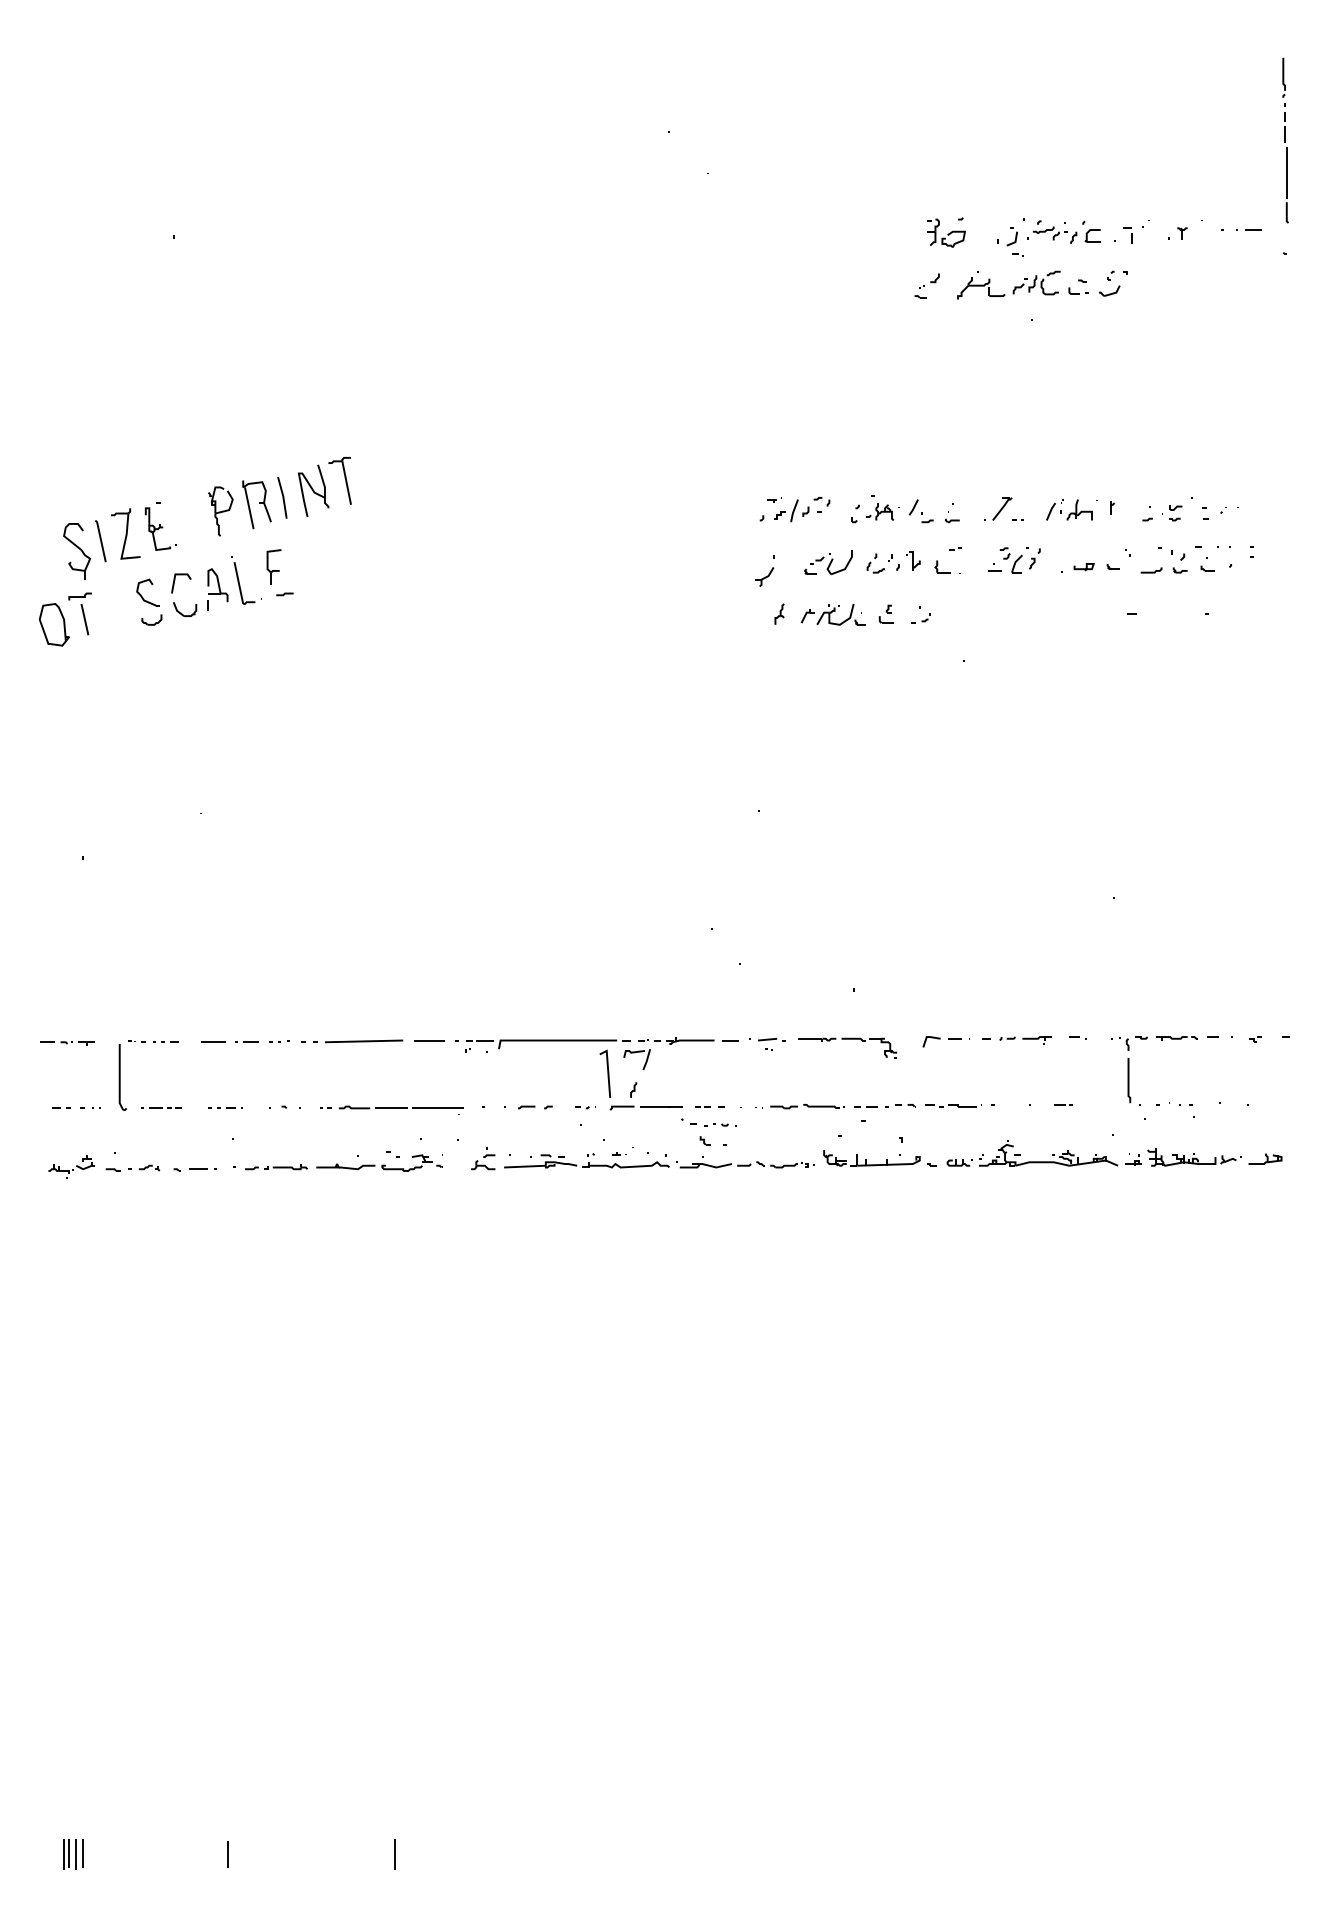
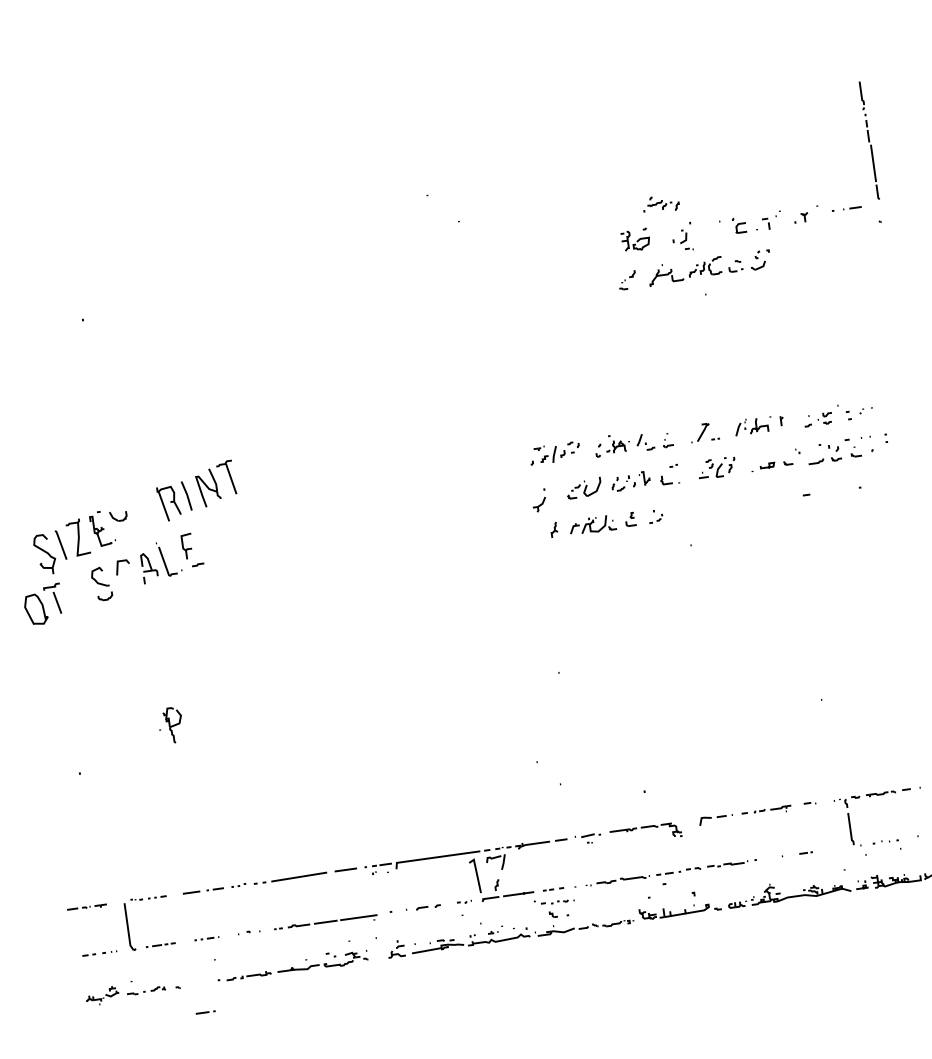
part: (1052, 231) -> (661, 203), moved
part: (220, 511) -> (173, 725), moved
part: (185, 609) -> (118, 516), moved
line: (202, 1168) -> (205, 1012), moved

